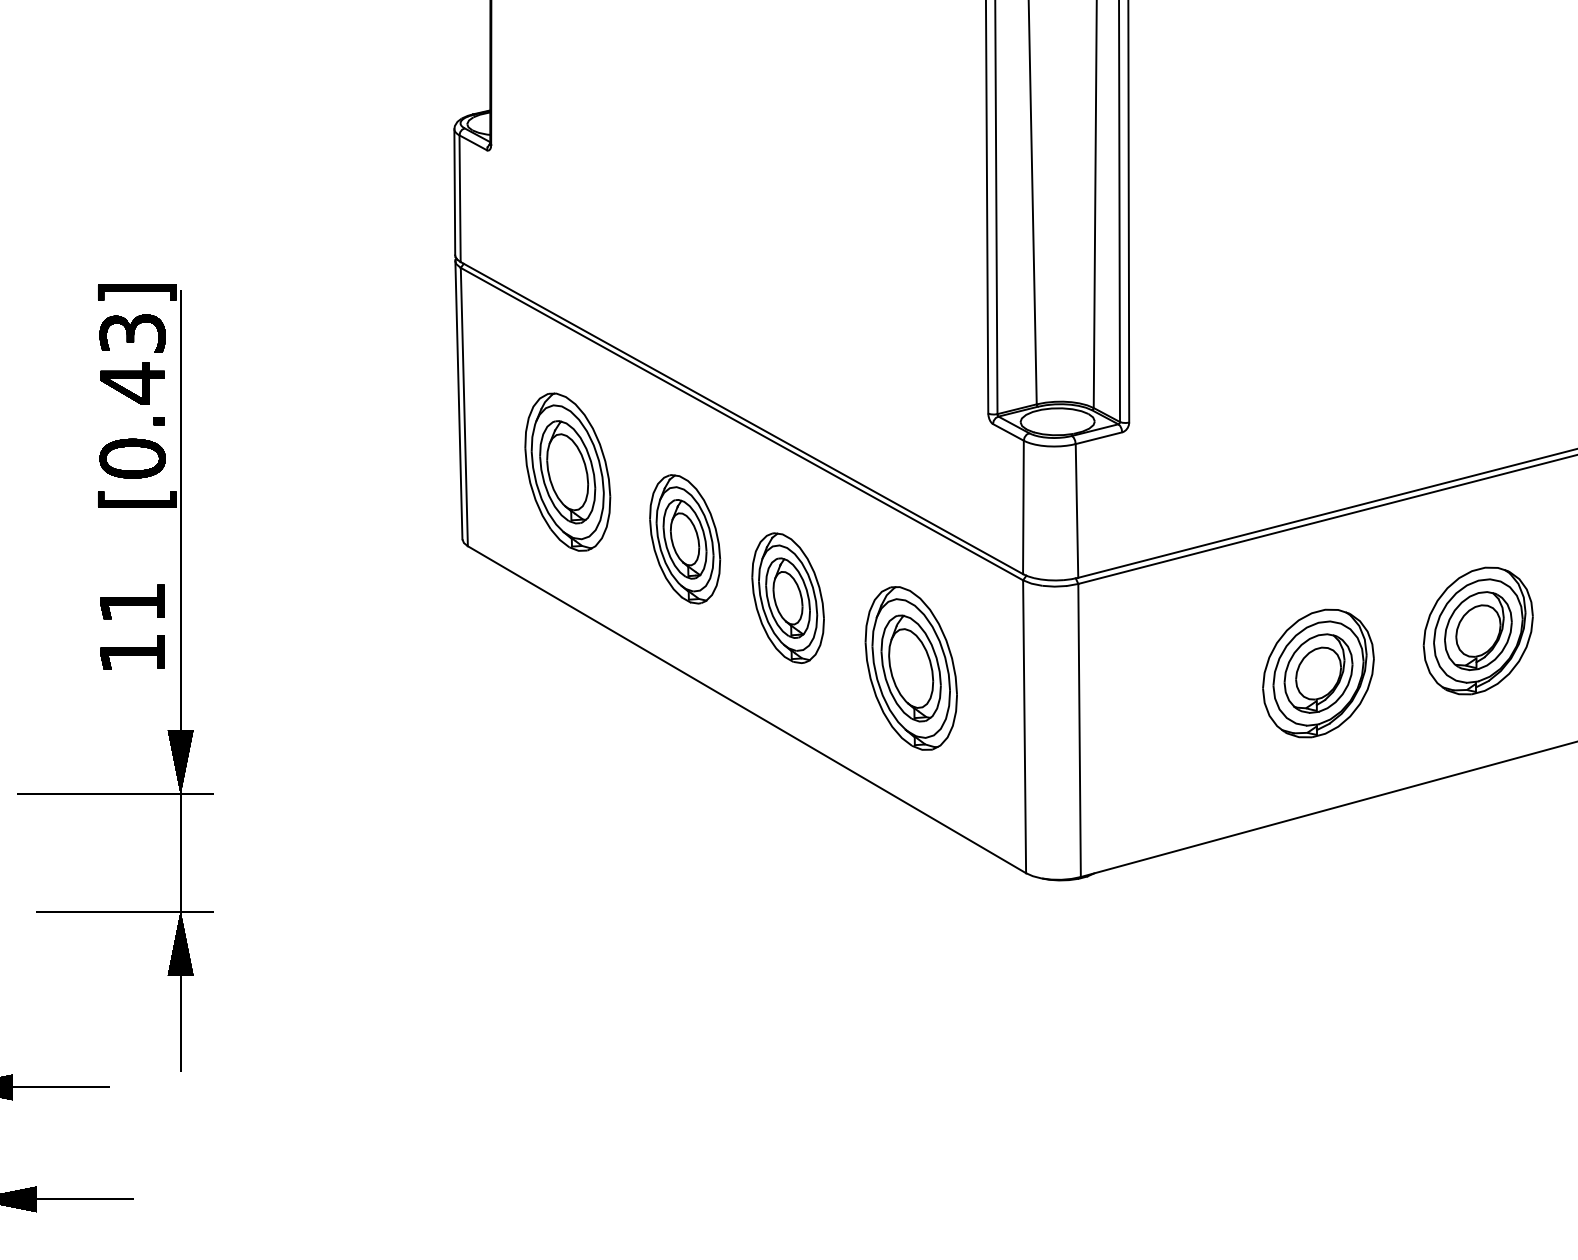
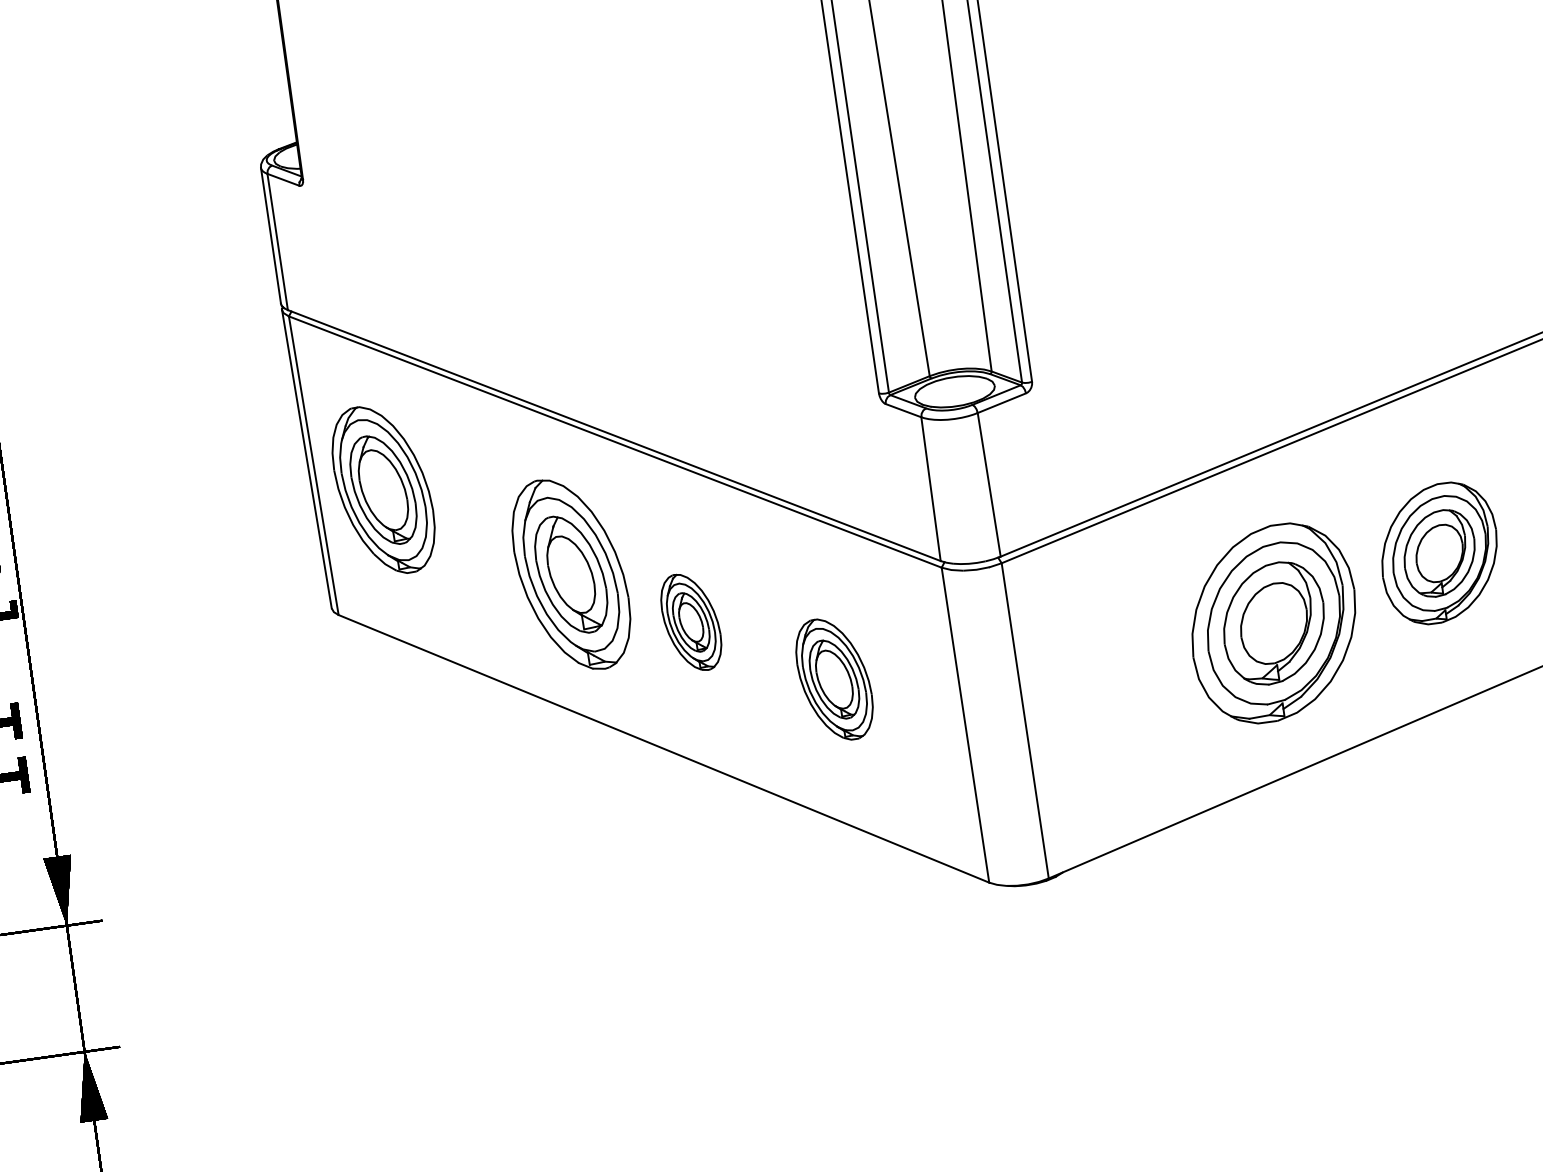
part: (567, 471) -> (383, 489), moved
part: (685, 539) -> (571, 574), size x1.4
part: (787, 597) -> (690, 621), size x0.7
part: (910, 668) -> (833, 679), size x0.7
part: (1318, 673) -> (1273, 623), size x1.4

